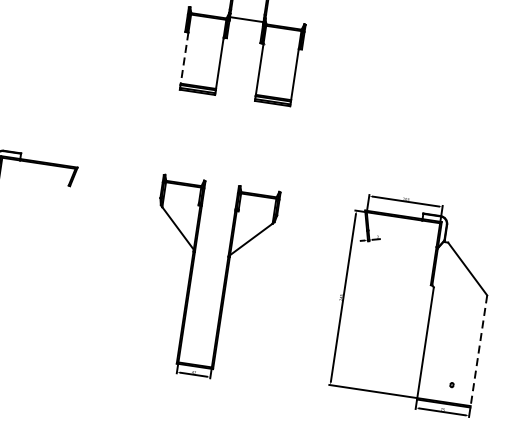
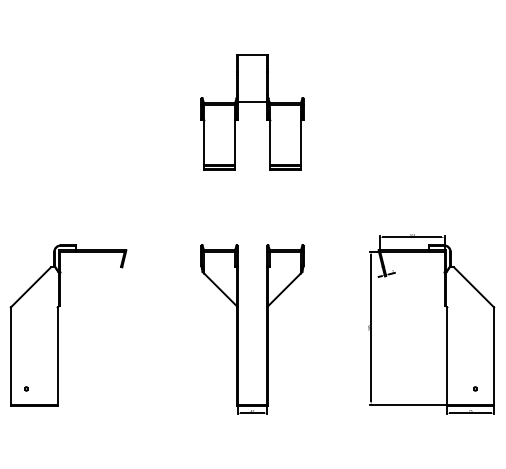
line: (184, 59) -> (204, 143), dashed -> solid
line: (479, 352) -> (494, 357), dashed -> solid

